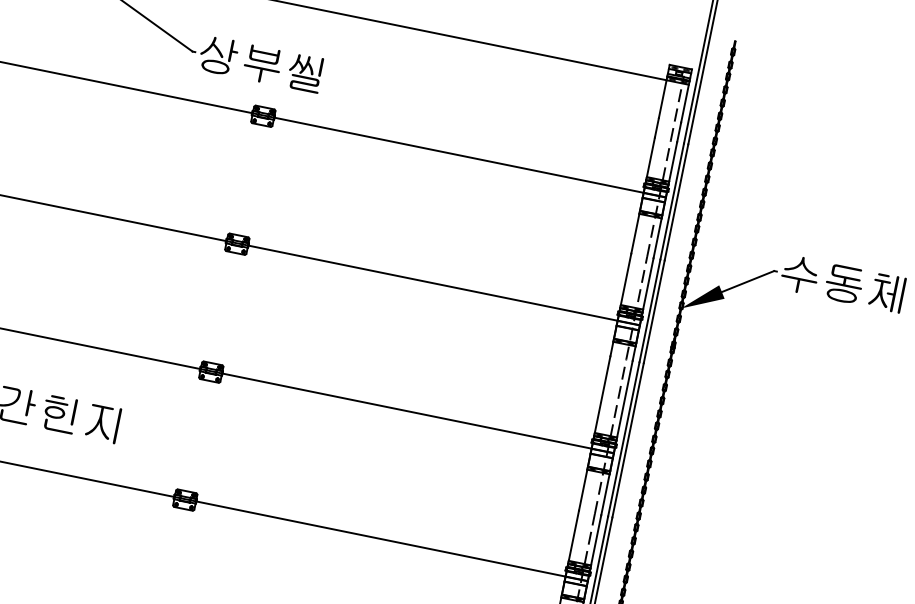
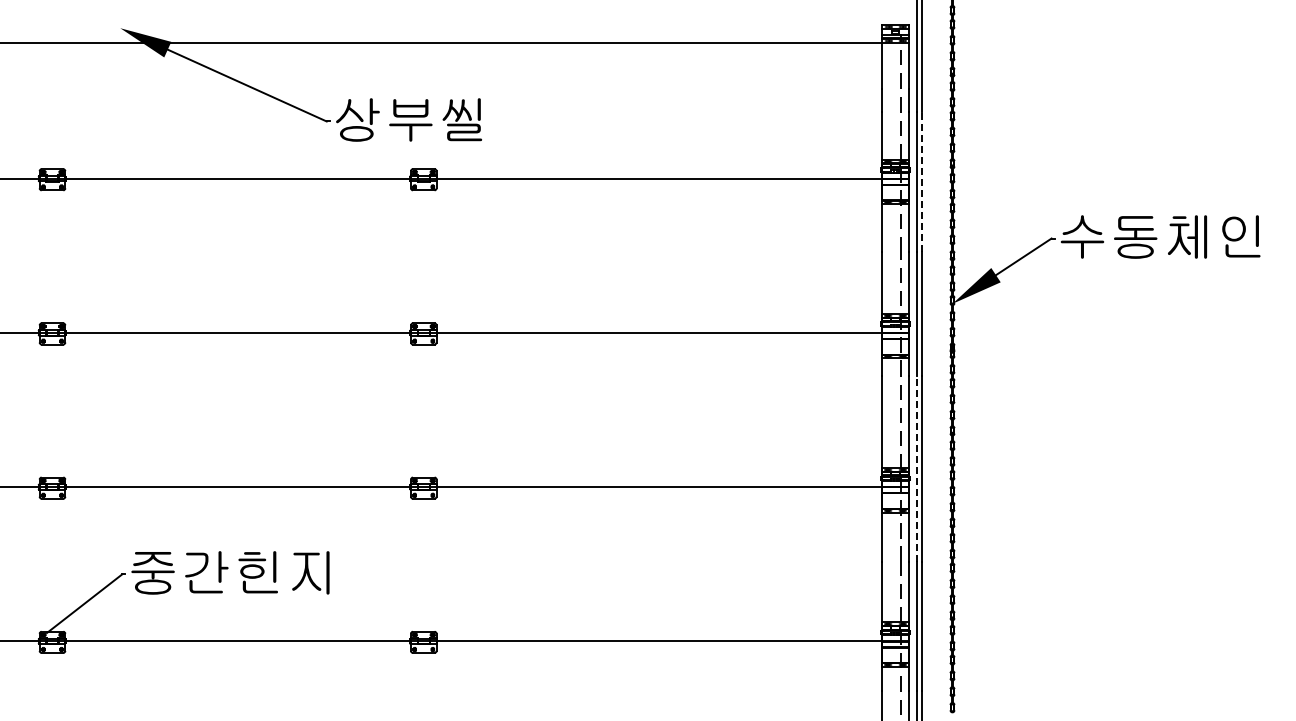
line: (676, 202) -> (922, 182), solid -> dashed
line: (624, 439) -> (917, 468), solid -> dashed

